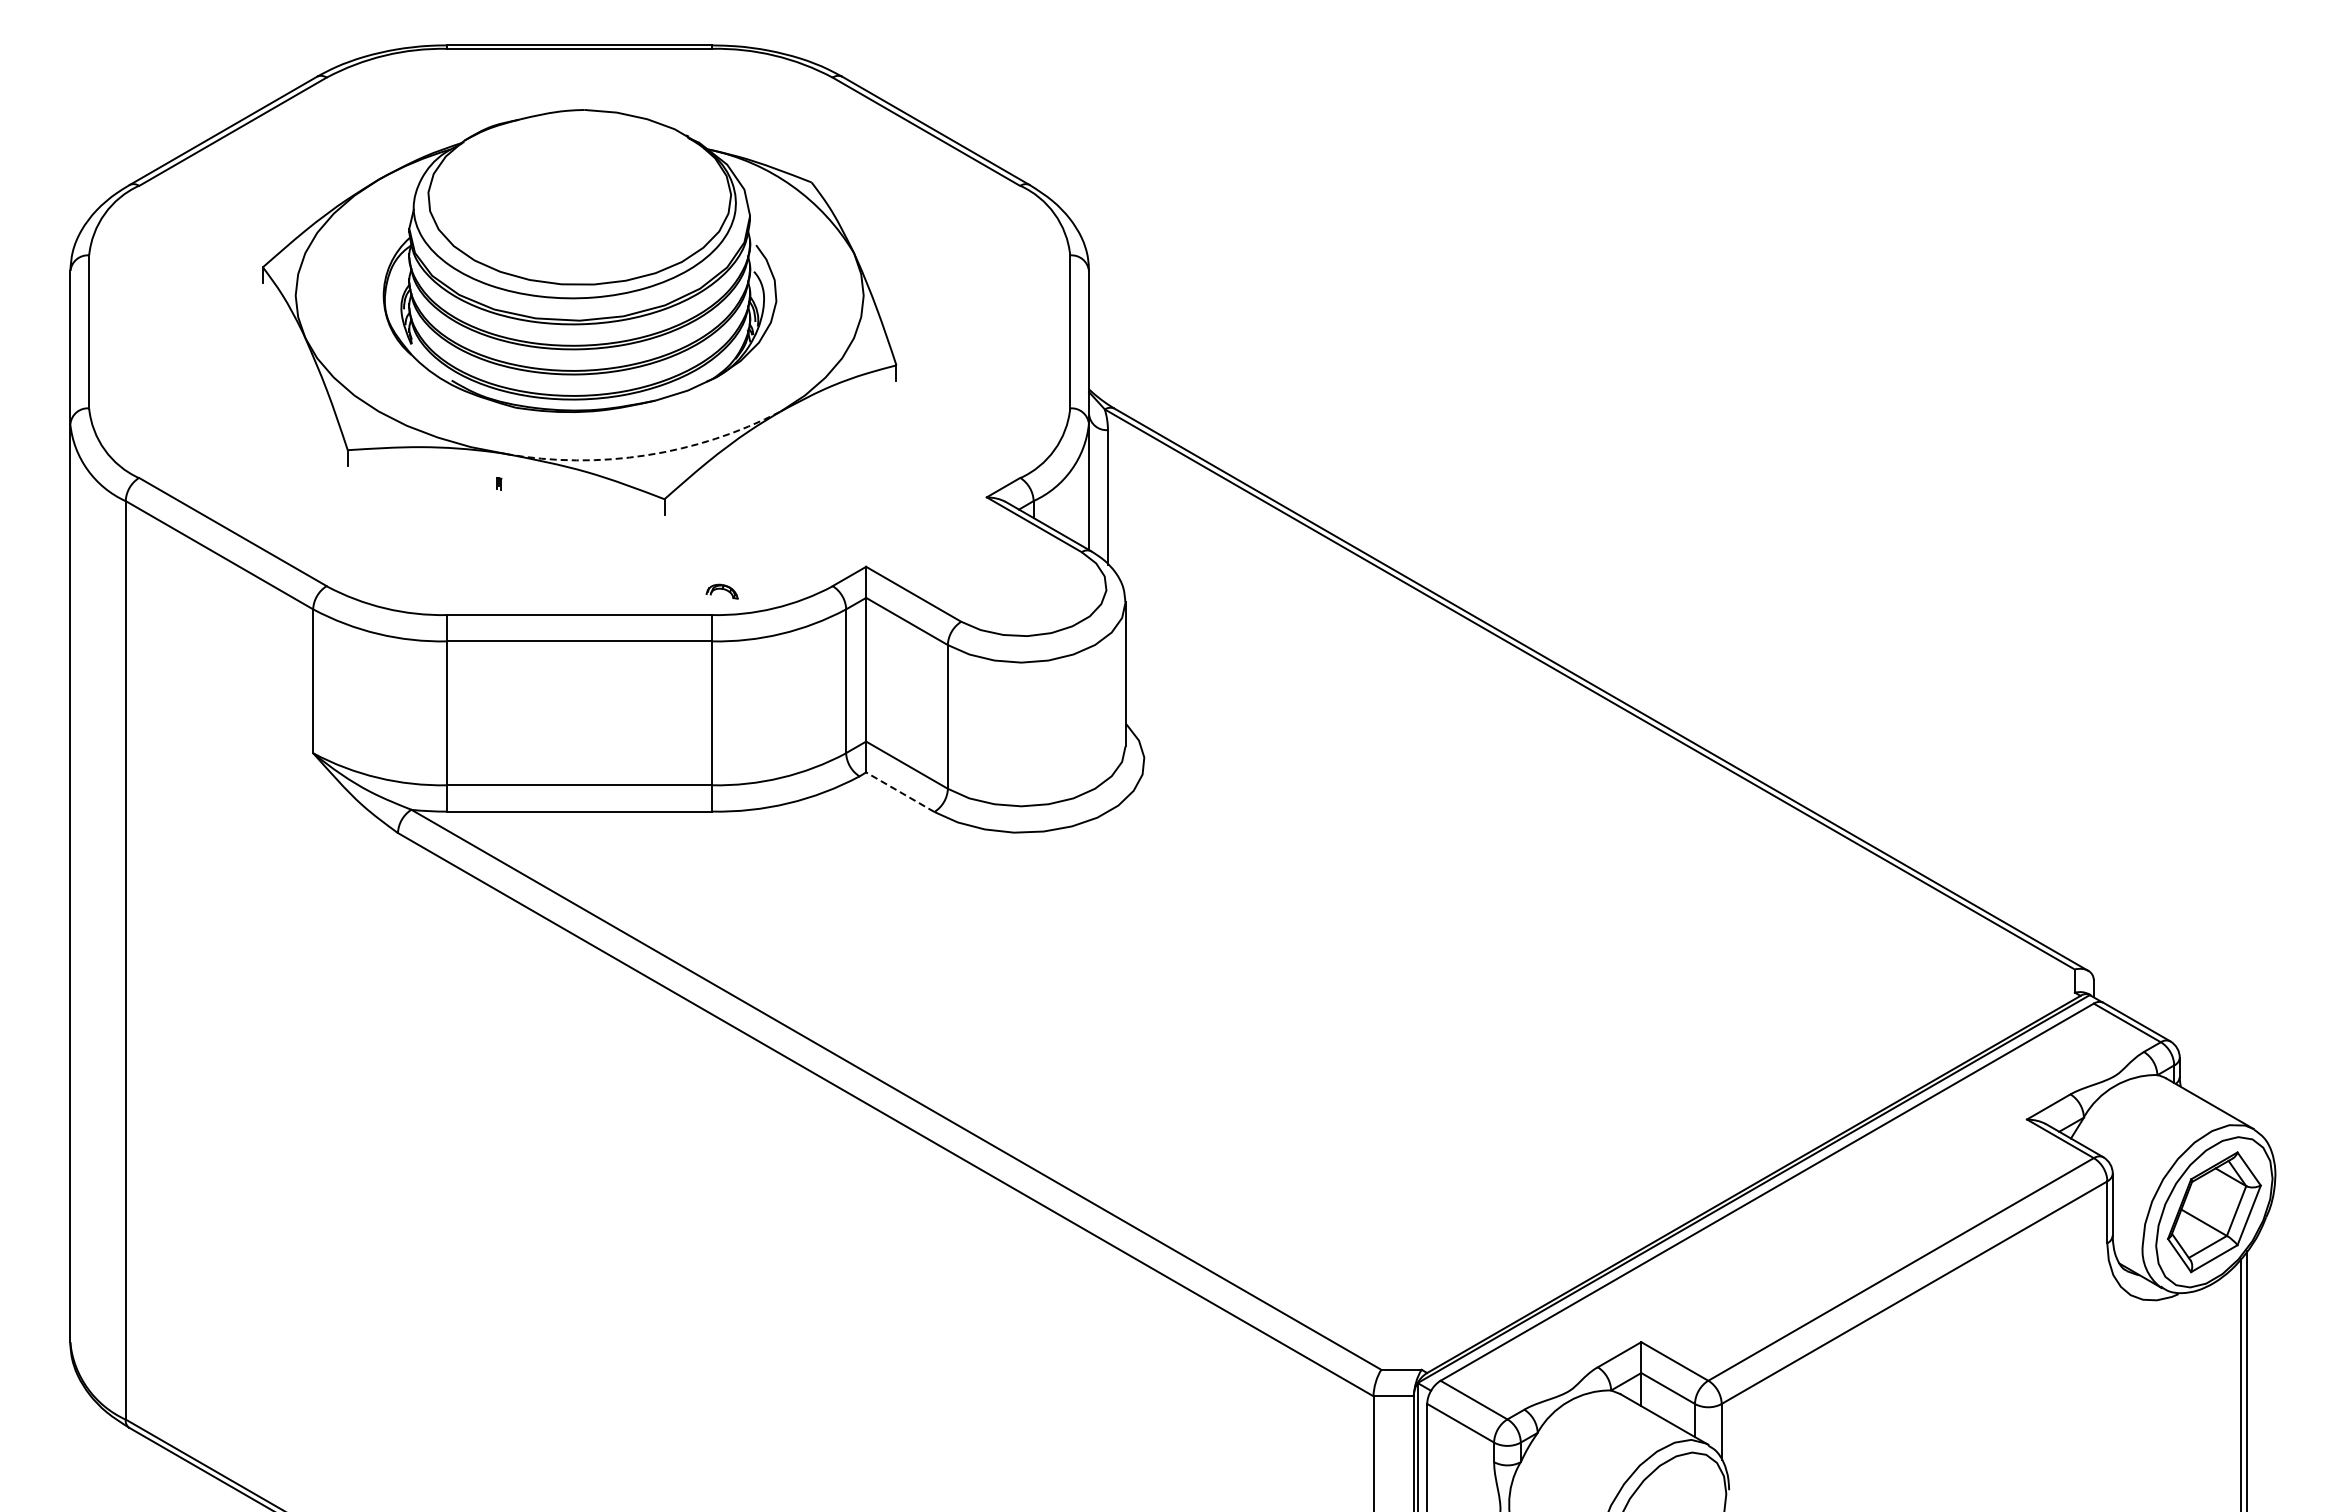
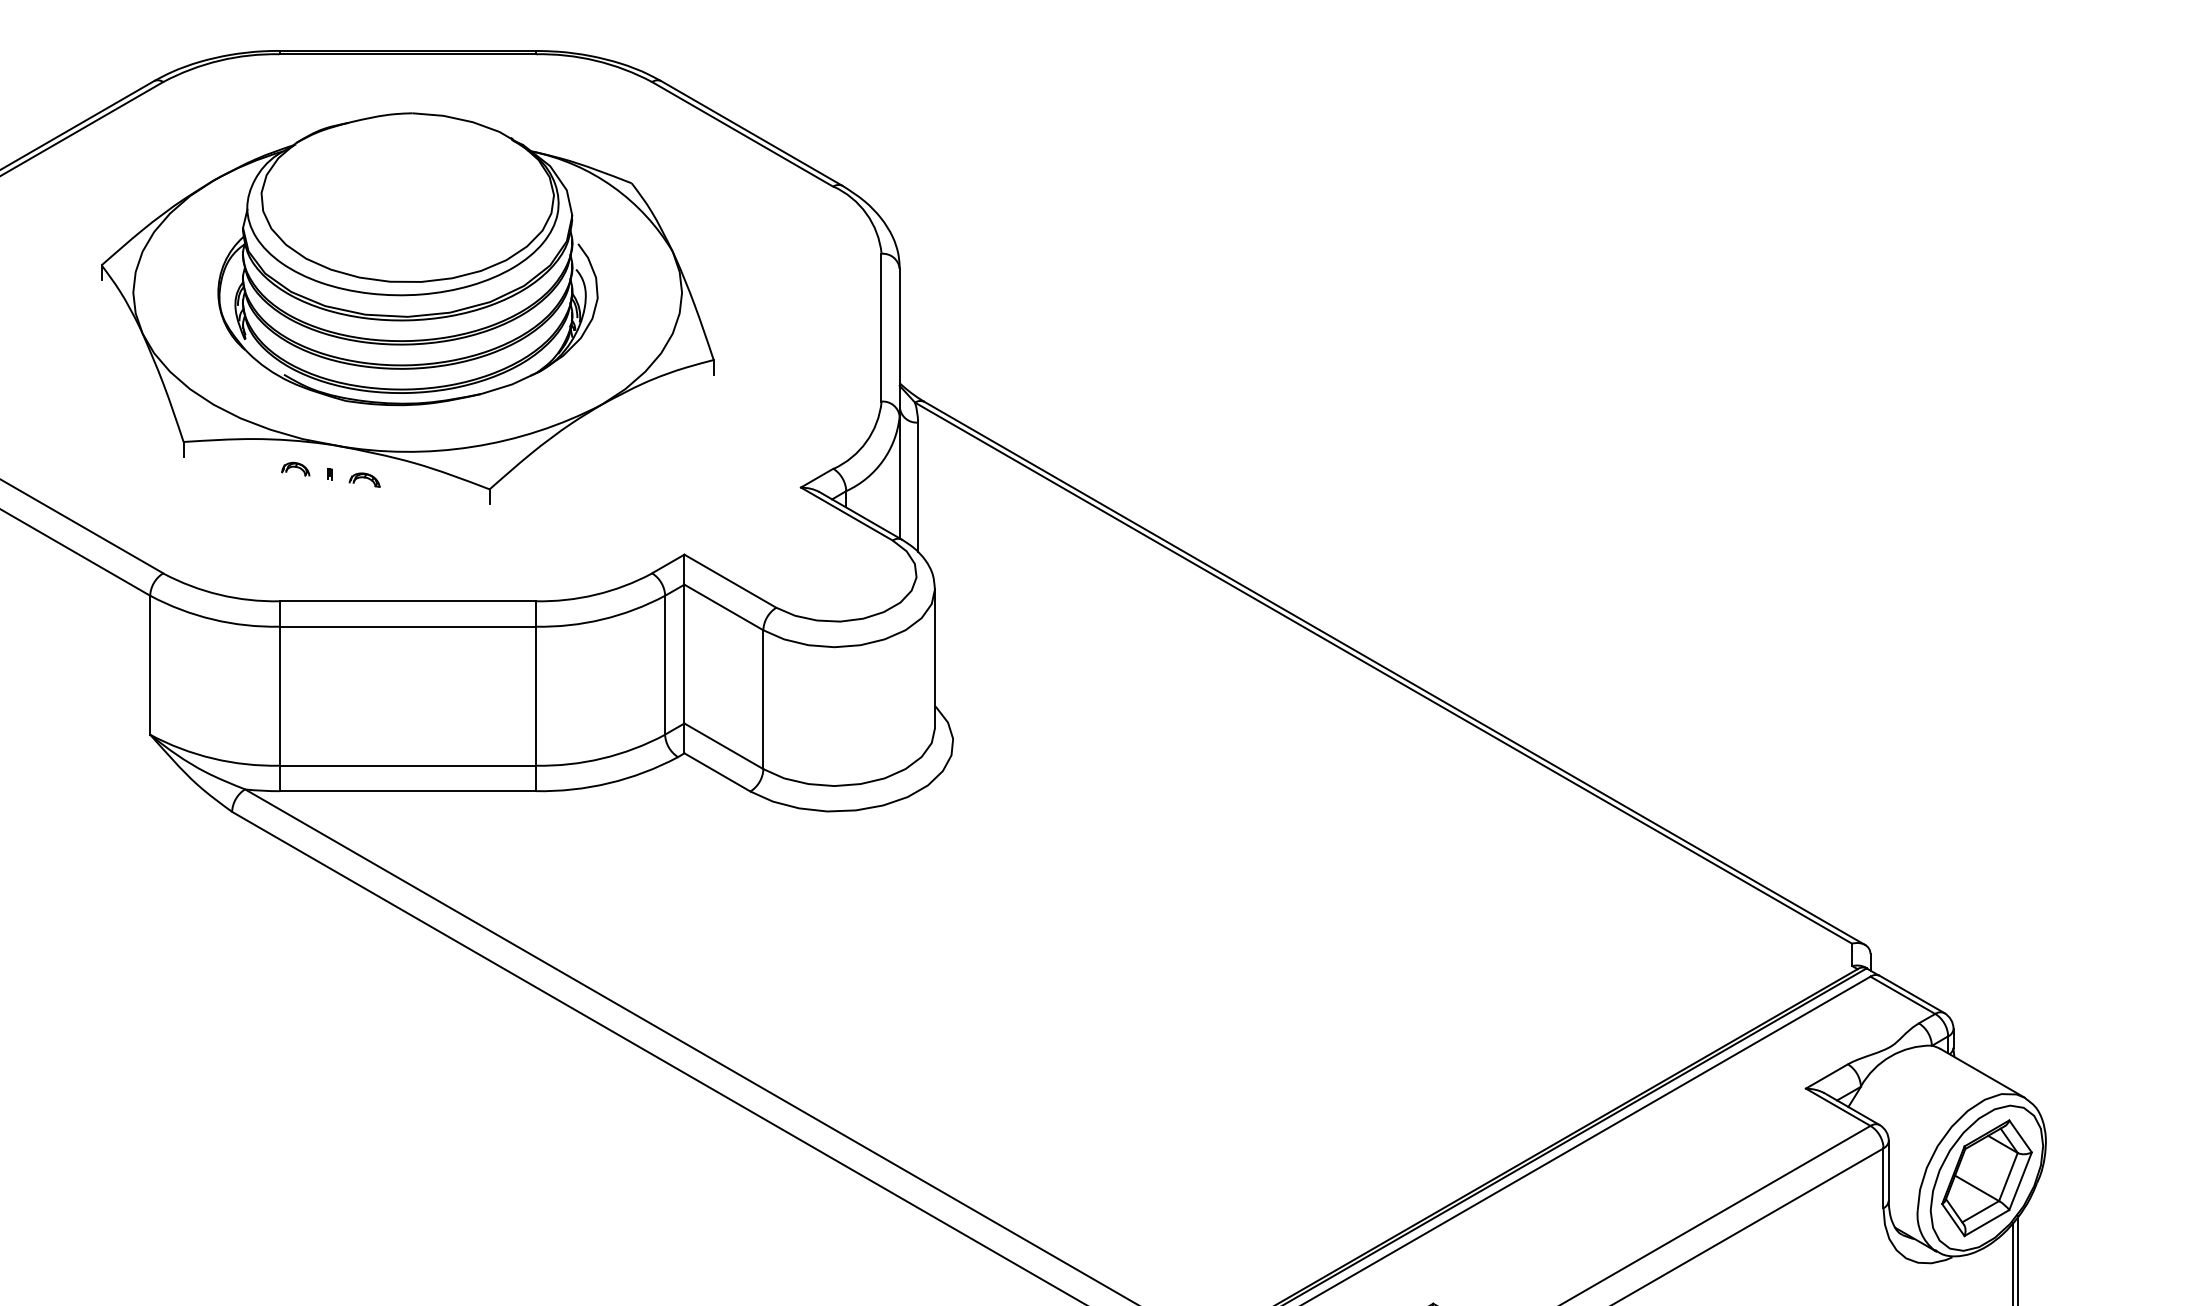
arc: (646, 455) -> (472, 447), dashed -> solid
part: (463, 477) -> (295, 468), added
part: (721, 591) -> (364, 479), moved
line: (899, 791) -> (716, 771), dashed -> solid

